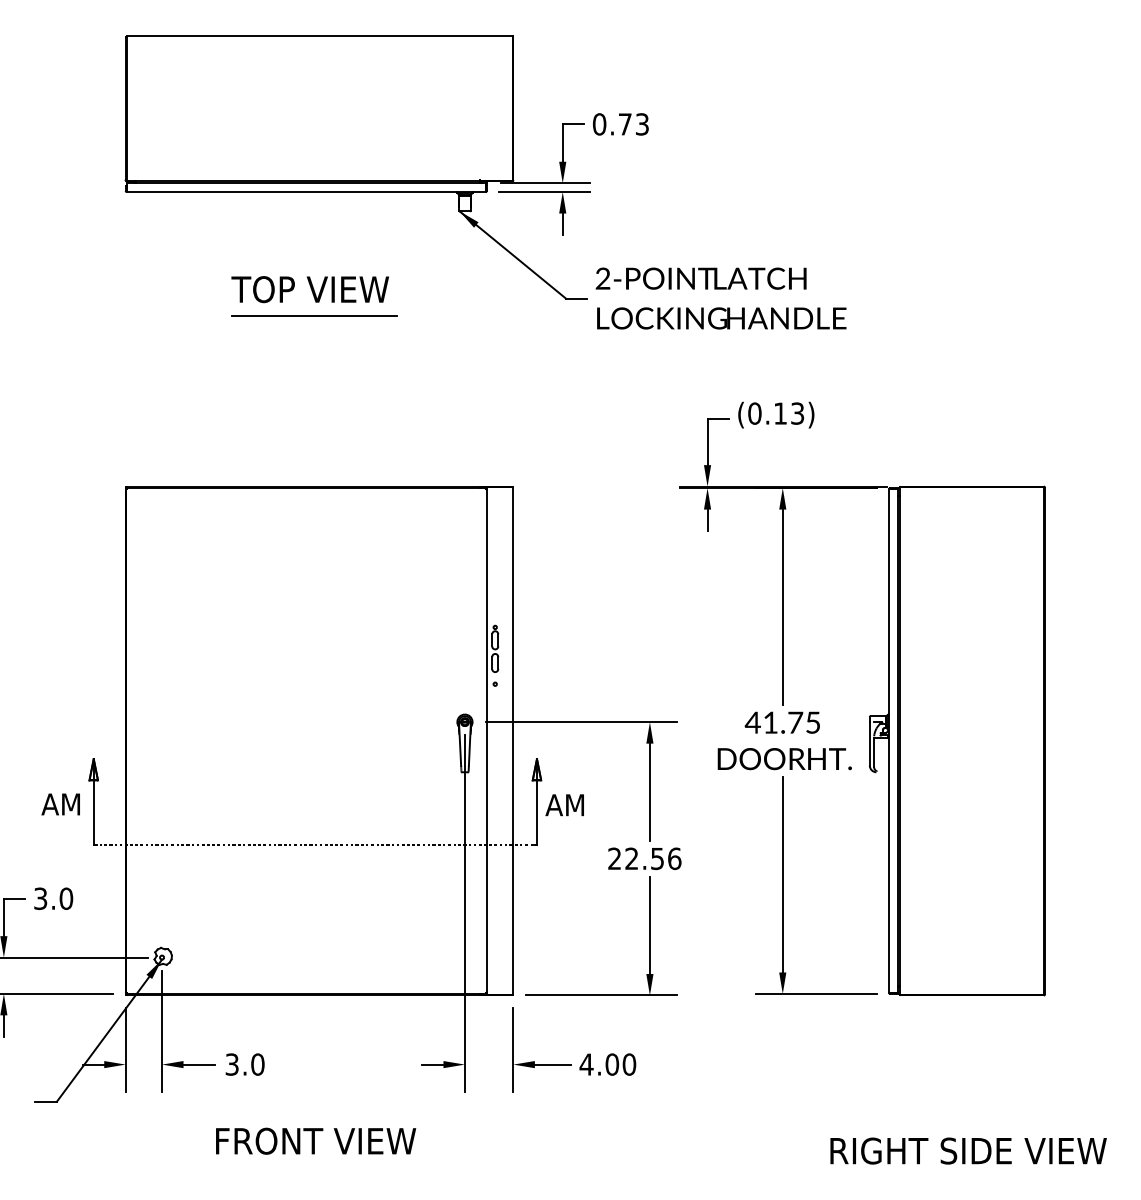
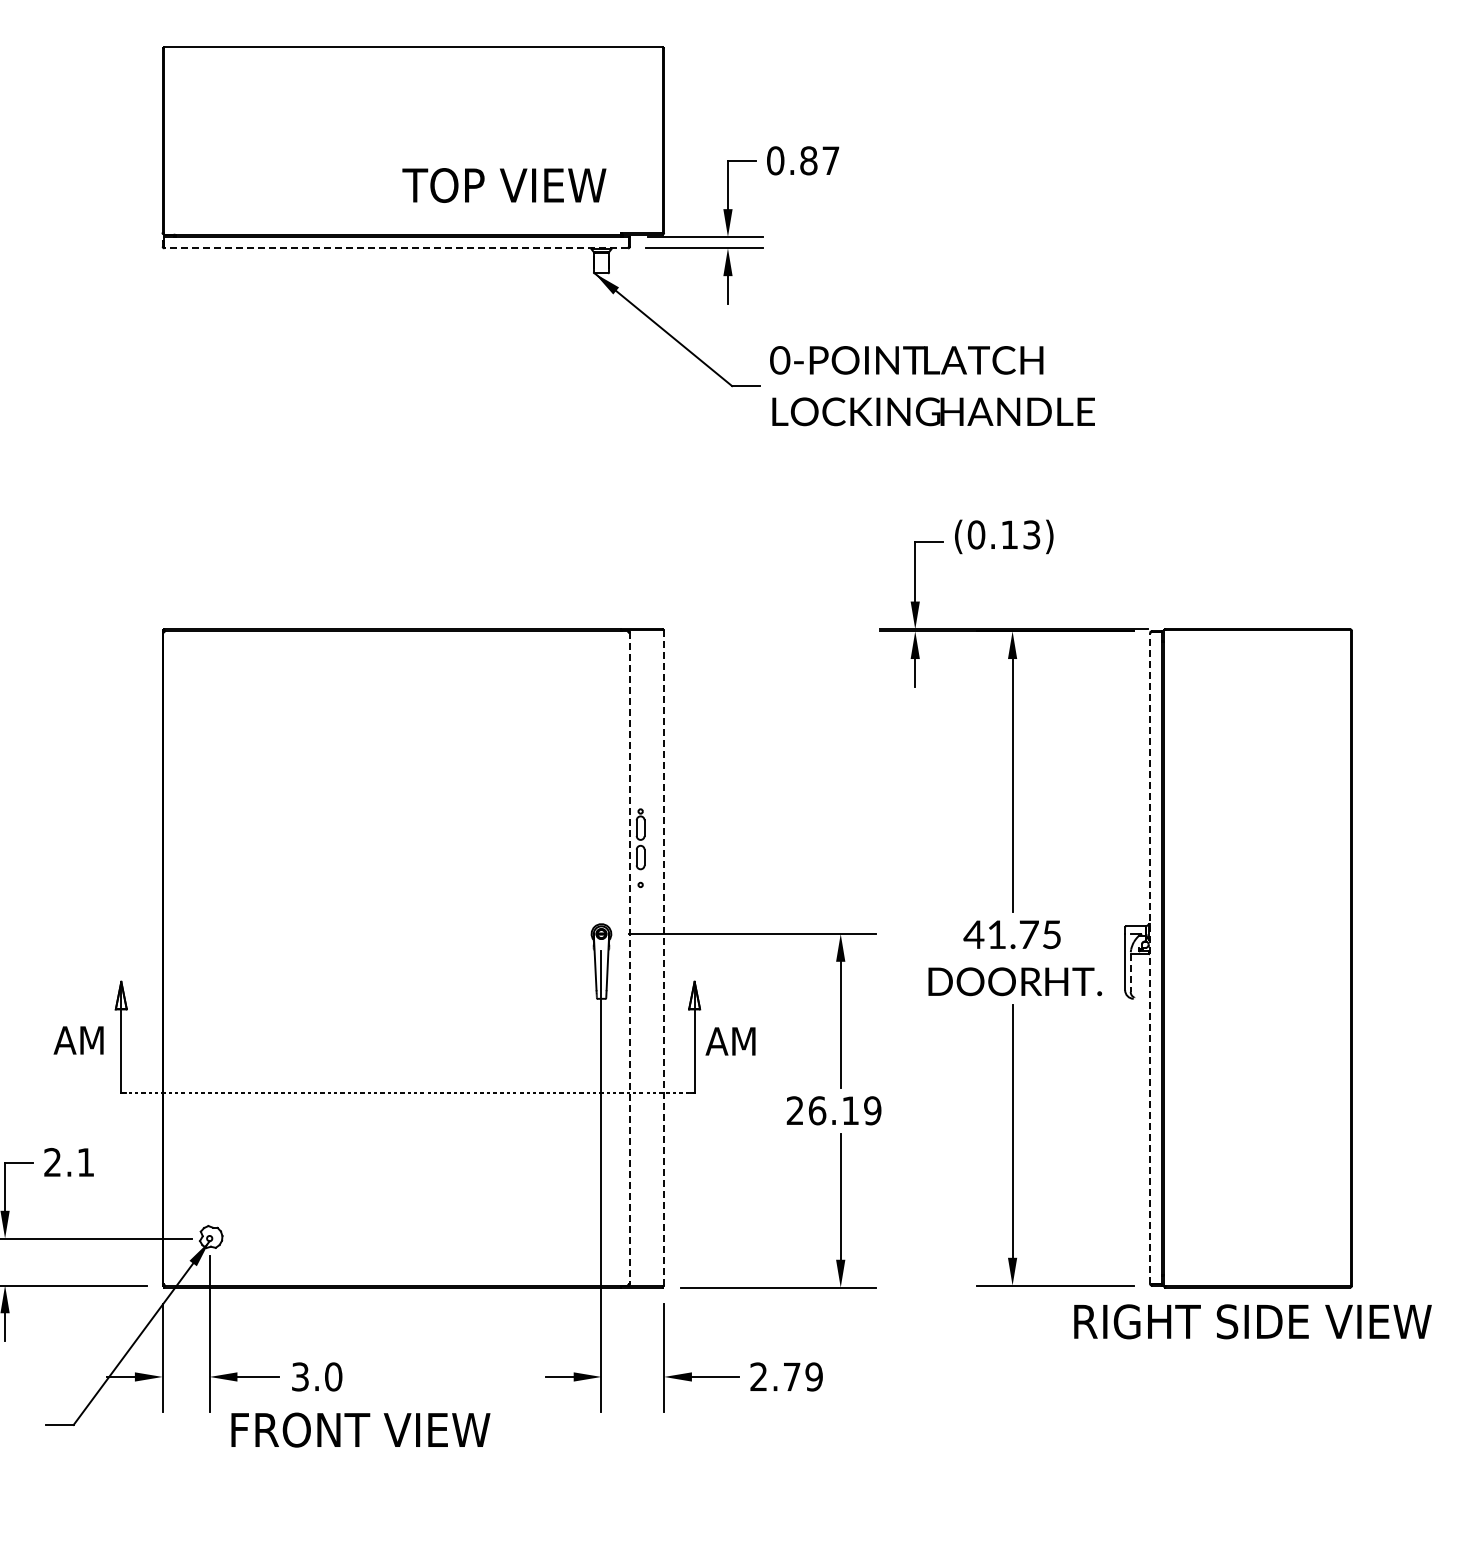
text: (633, 124) -> (819, 160), 0.73 -> 0.87
line: (306, 192) -> (396, 248), solid -> dashed
text: (603, 278) -> (780, 360), 2-POINT -> 0-POINT
text: (310, 289) -> (504, 185), moved
line: (314, 315) -> (406, 408), removed
line: (486, 741) -> (629, 958), solid -> dashed
line: (513, 741) -> (664, 958), solid -> dashed
line: (889, 741) -> (1150, 958), solid -> dashed
line: (873, 752) -> (1130, 973), solid -> dashed
text: (652, 858) -> (844, 1110), 22.56 -> 26.19
text: (53, 898) -> (69, 1162), 3.0 -> 2.1
text: (607, 1064) -> (785, 1376), 4.00 -> 2.79
text: (315, 1140) -> (360, 1429), moved
text: (968, 1150) -> (1252, 1321), moved

